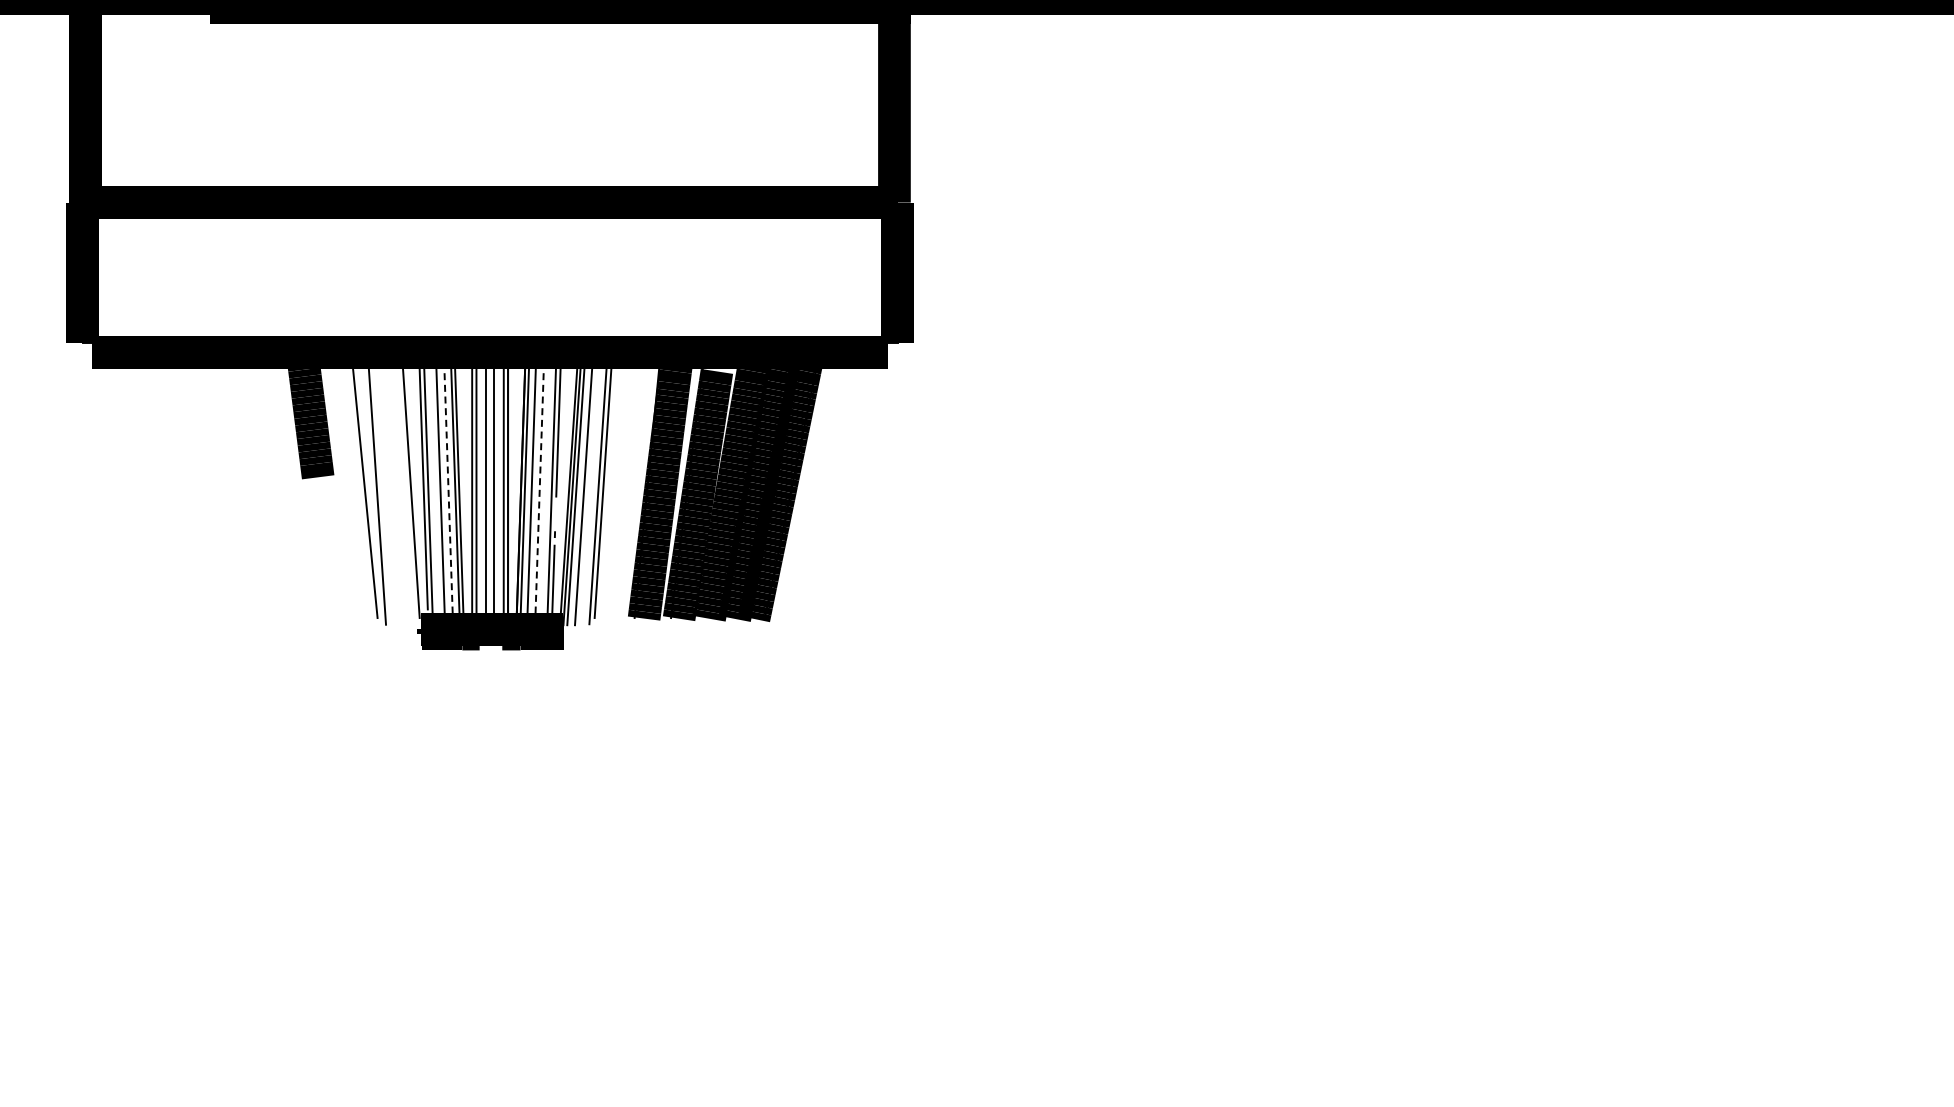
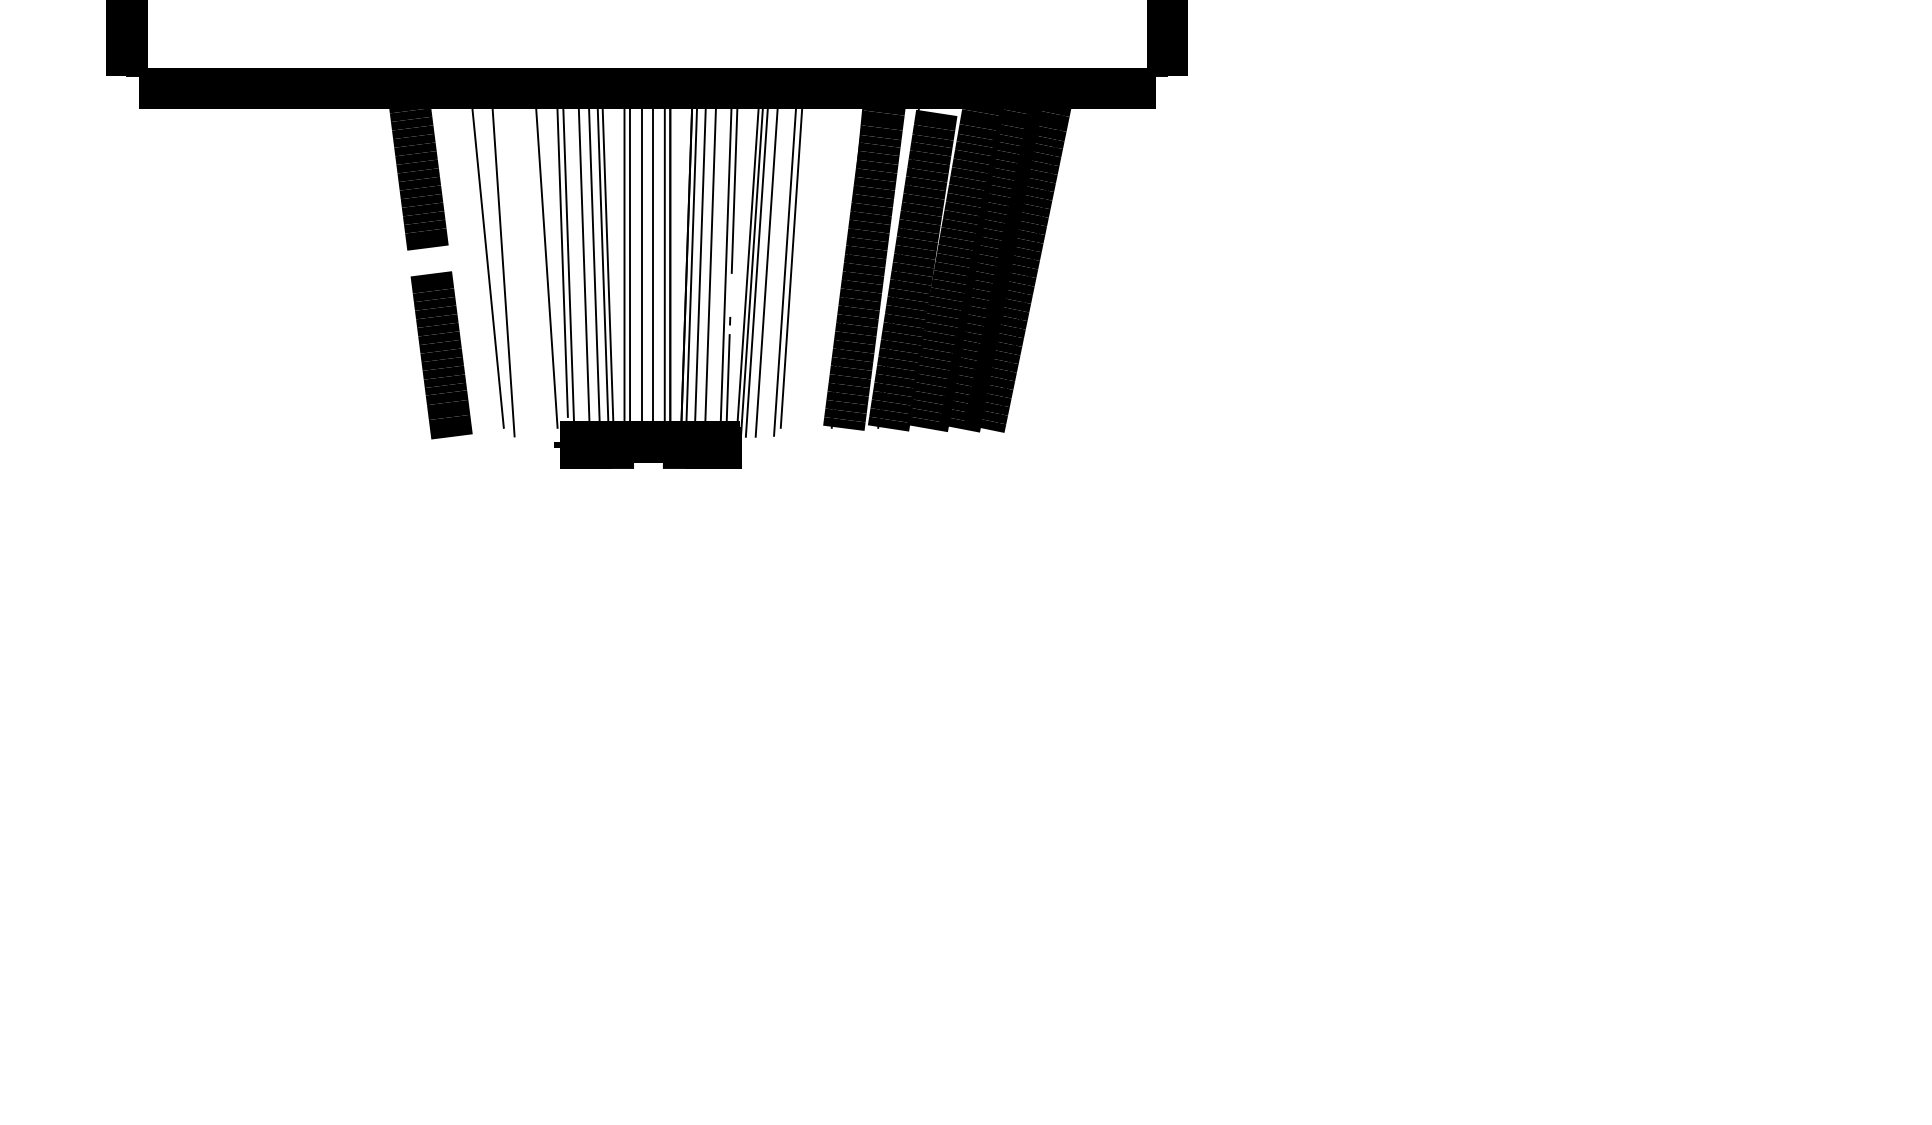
line: (448, 490) -> (594, 264), dashed -> solid
line: (539, 490) -> (710, 264), dashed -> solid
curve: (328, 561) -> (441, 355), added

